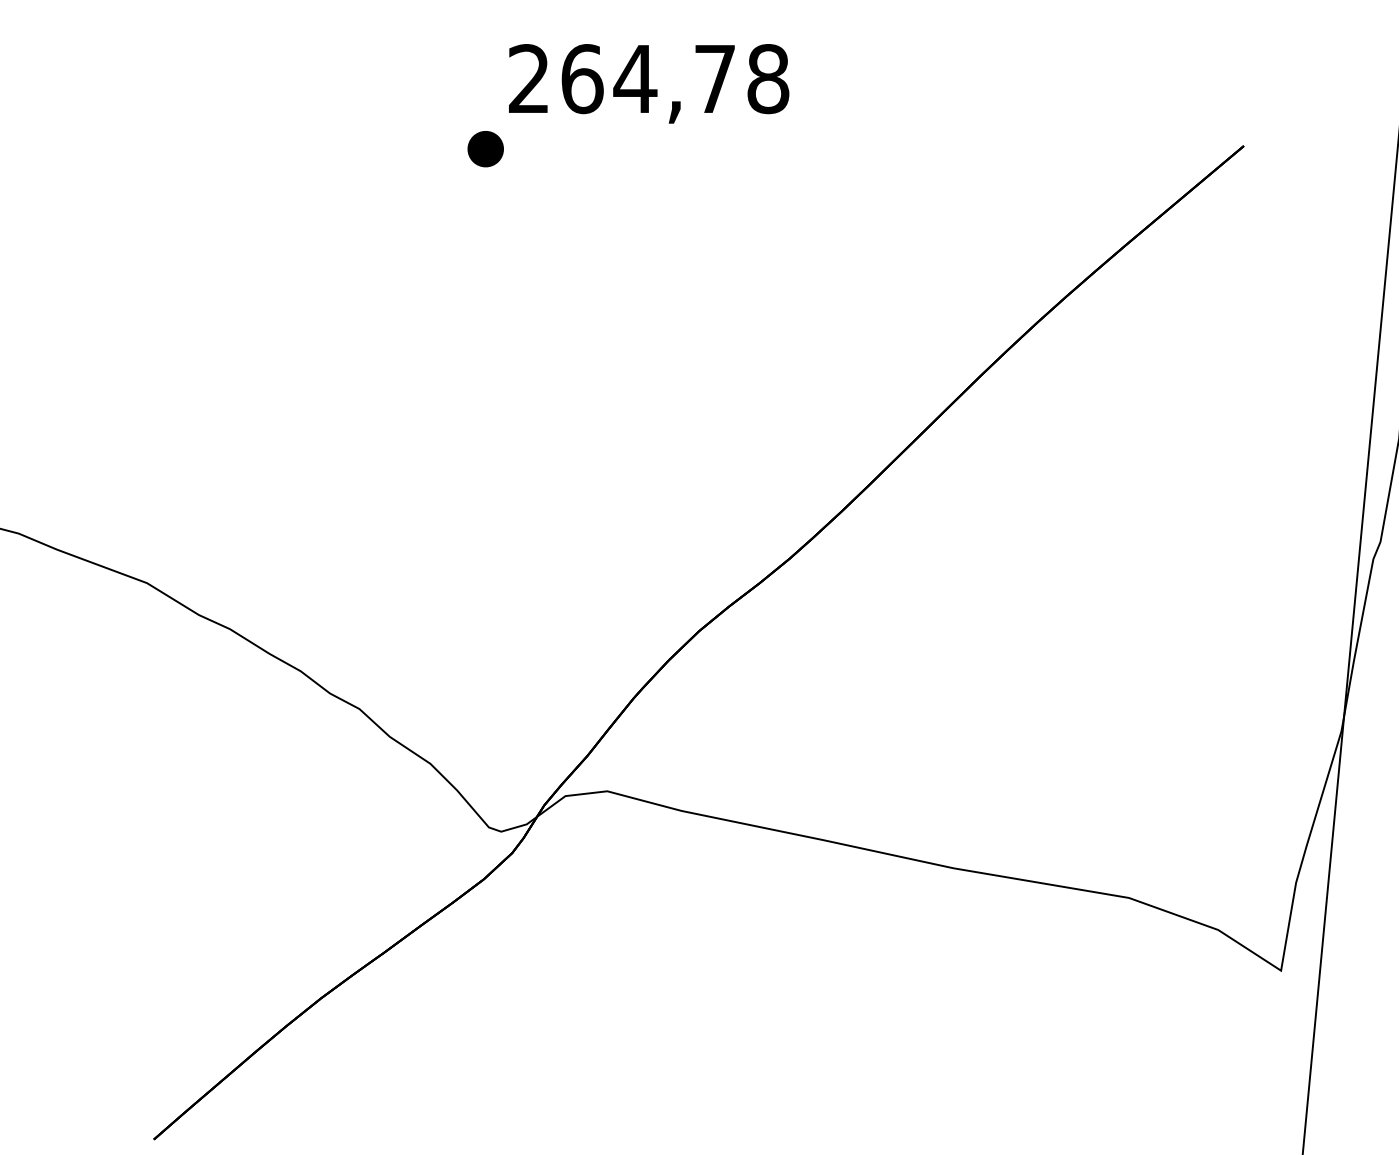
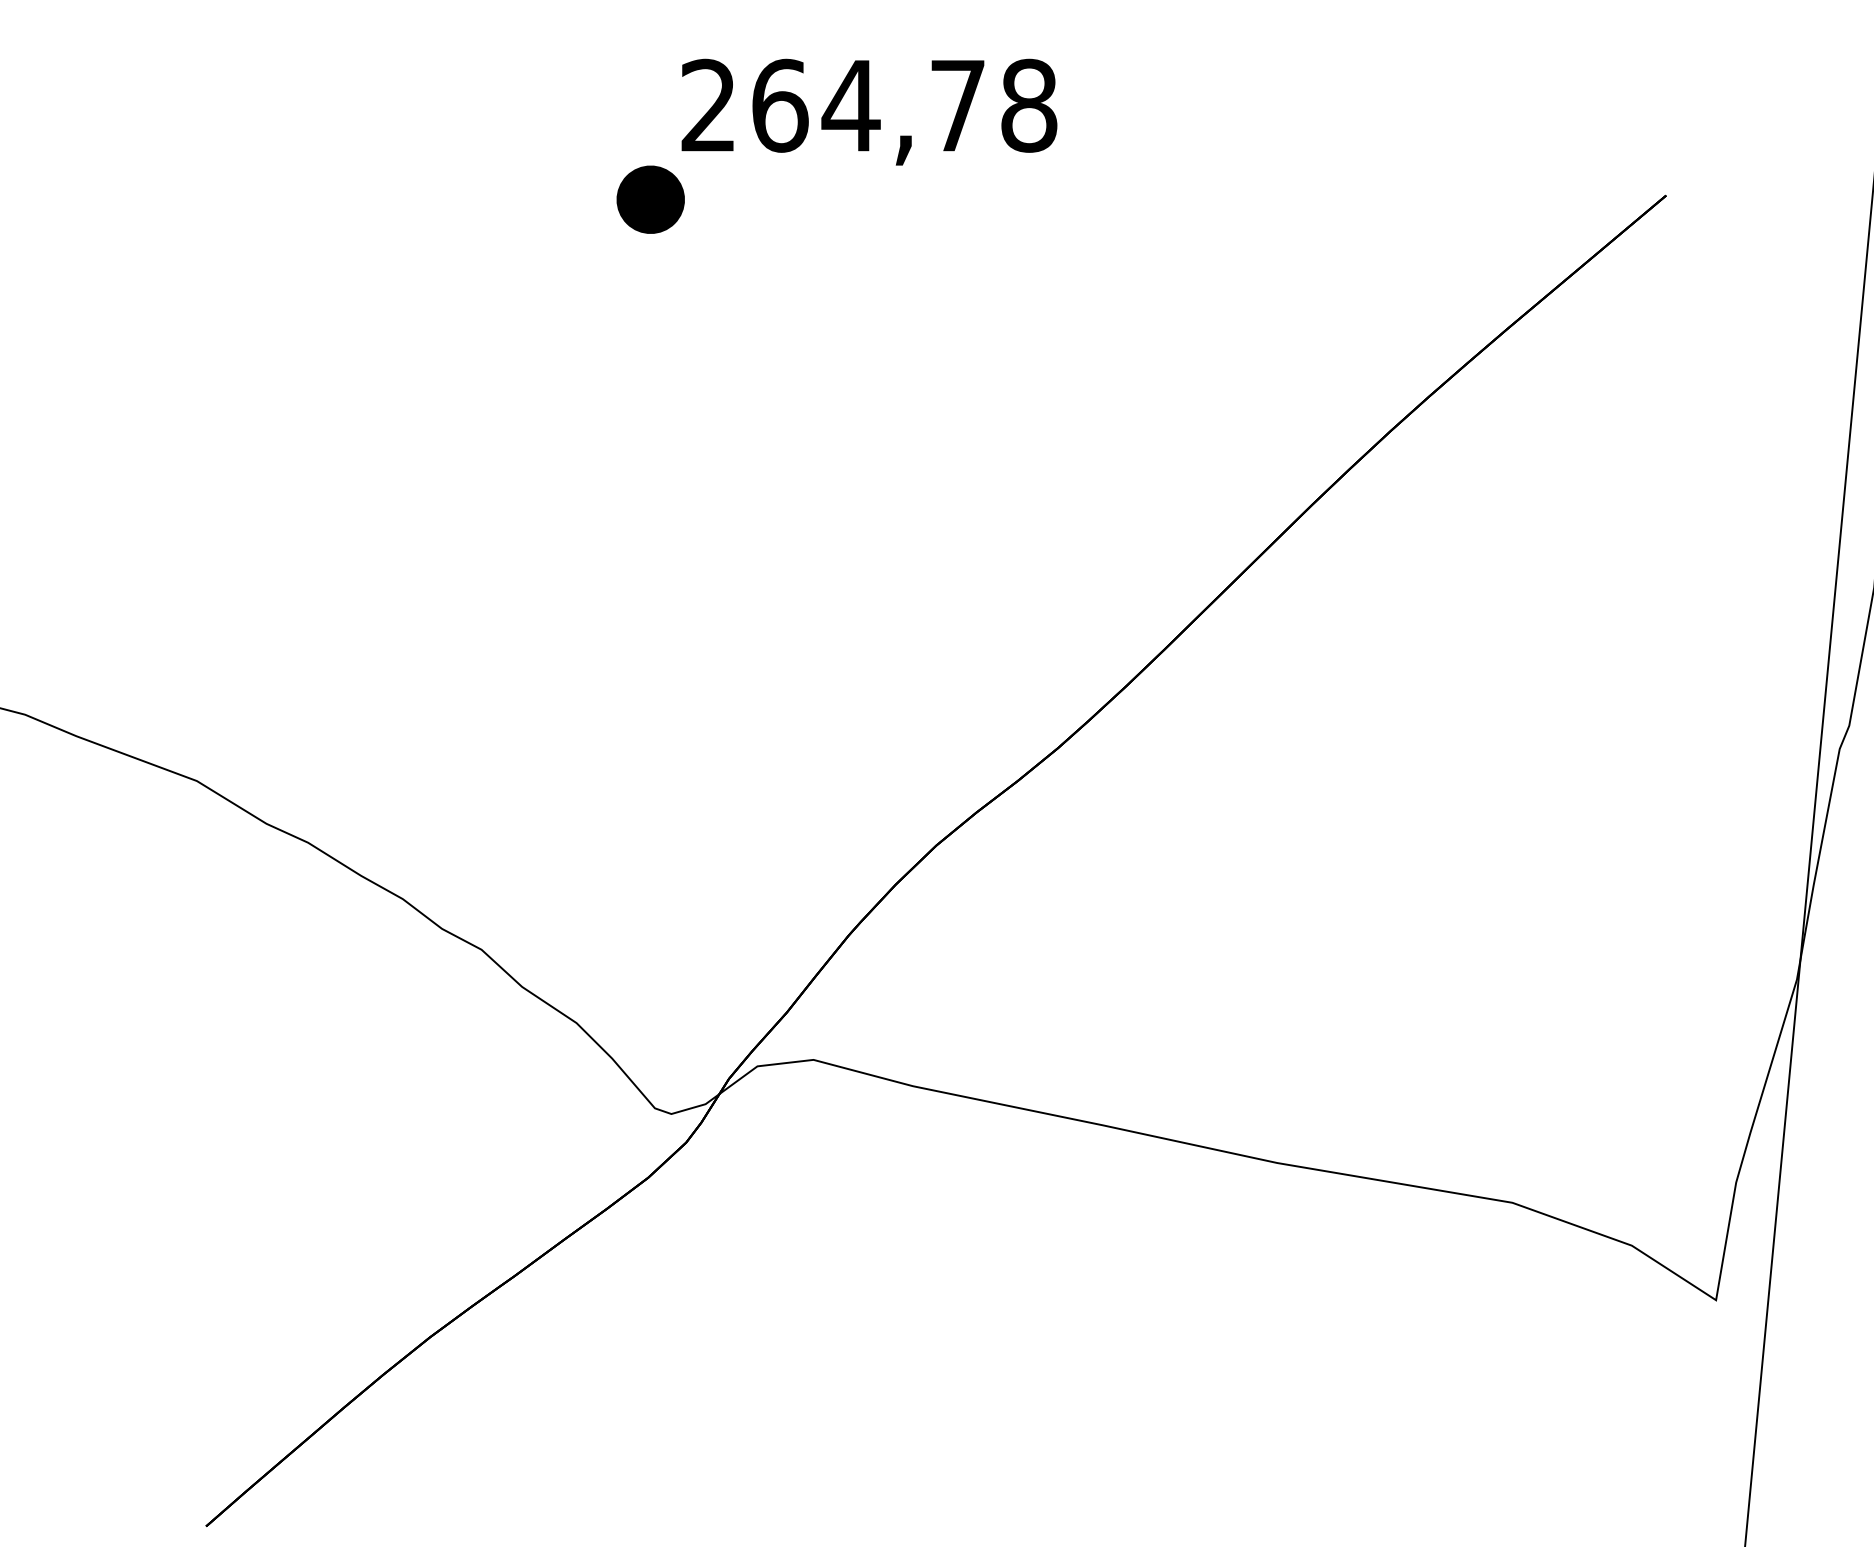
part: (485, 149) -> (650, 199), size x1.4

